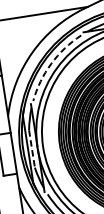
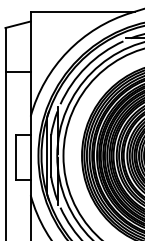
arc: (51, 64) -> (86, 67), dashed -> solid
line: (32, 148) -> (51, 155), dashed -> solid

